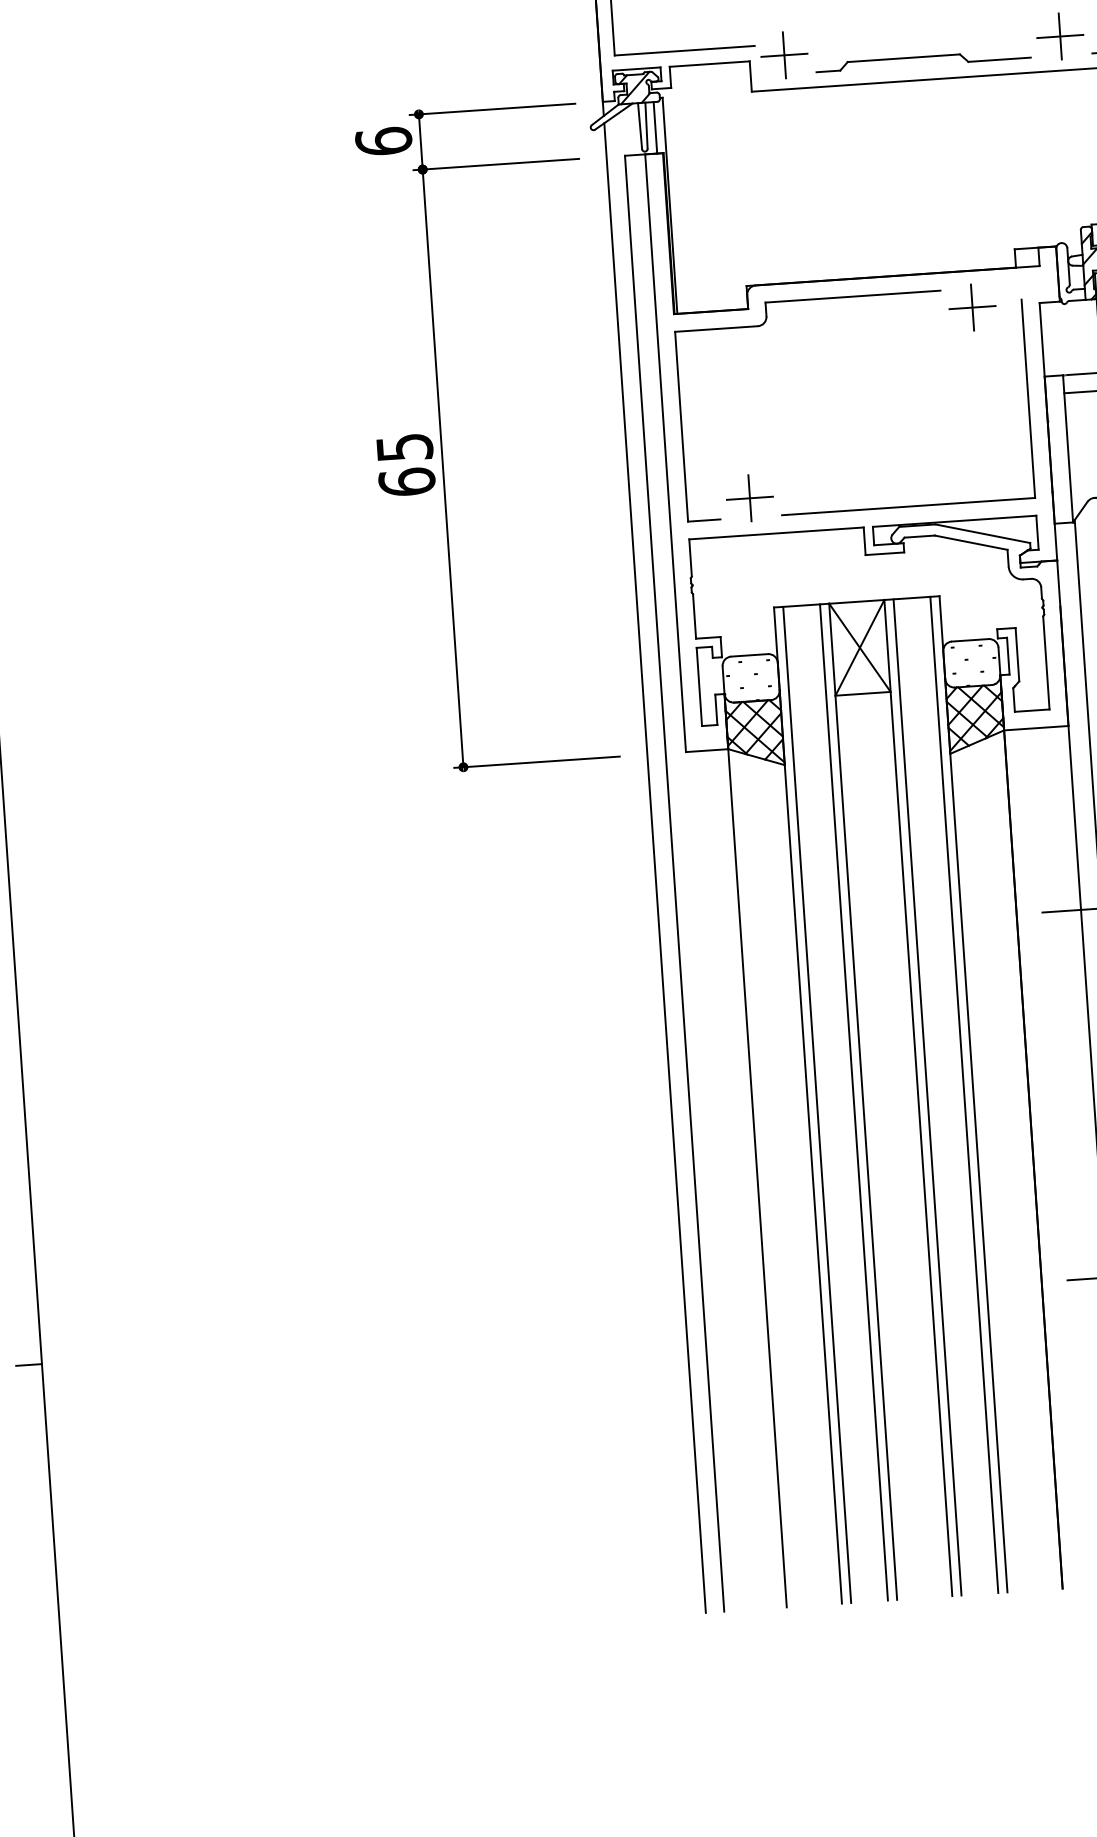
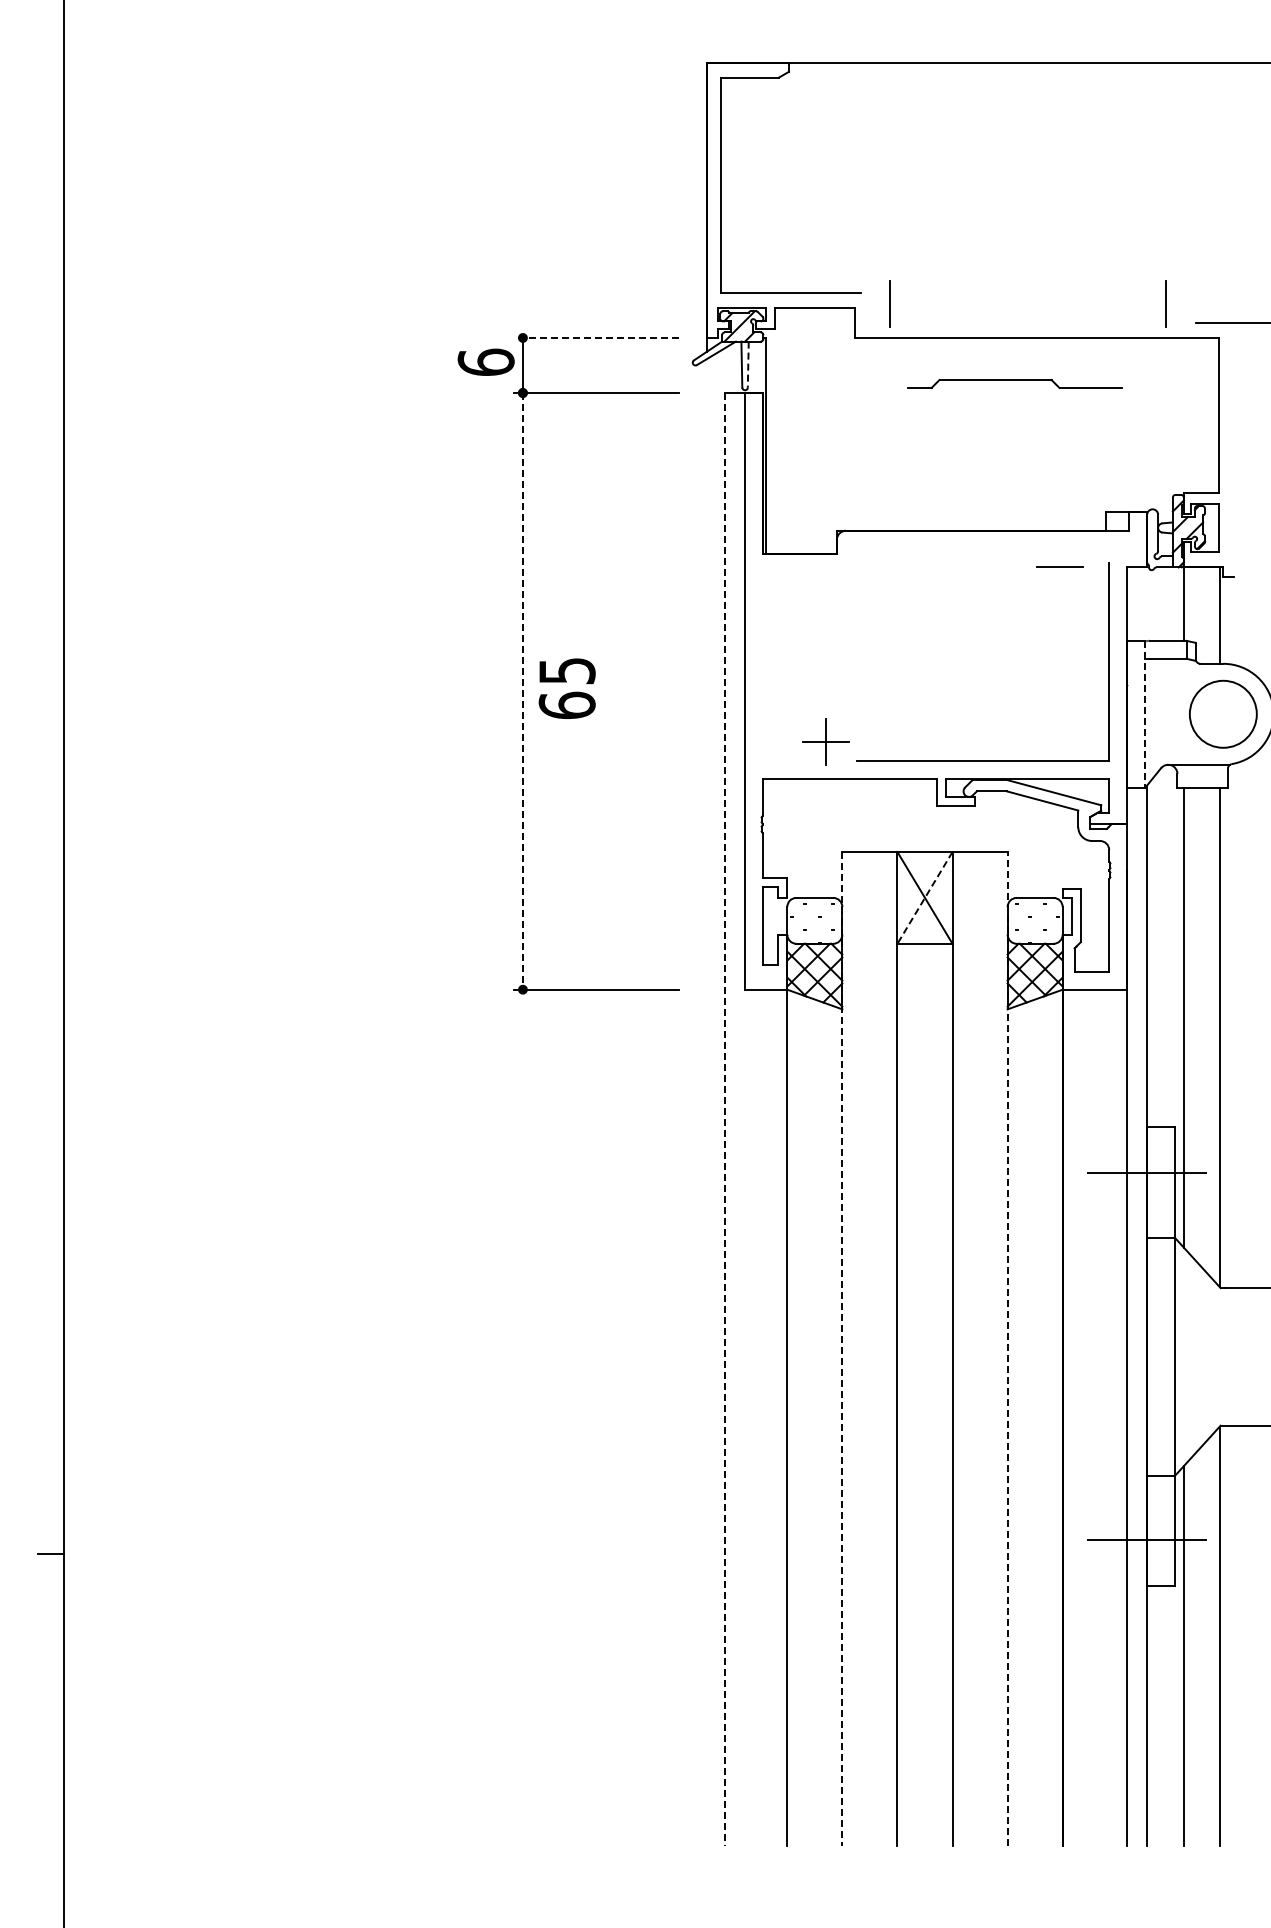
line: (1060, 36) -> (1165, 303), removed
line: (784, 54) -> (890, 303), removed
part: (923, 60) -> (1014, 383), moved
line: (492, 108) -> (596, 337), solid -> dashed
line: (646, 125) -> (748, 364), solid -> dashed
line: (655, 127) -> (757, 367), removed
line: (972, 307) -> (1059, 567), removed
part: (763, 324) -> (851, 570), removed
line: (1068, 449) -> (1145, 714), solid -> dashed
text: (405, 465) -> (566, 688), moved
line: (442, 468) -> (522, 691), solid -> dashed
line: (860, 647) -> (925, 897), solid -> dashed
line: (655, 867) -> (706, 1102), removed
line: (674, 883) -> (724, 1119), solid -> dashed
line: (973, 1093) -> (1007, 1348), solid -> dashed
line: (964, 1095) -> (998, 1349), removed
line: (927, 1097) -> (961, 1349), removed
line: (854, 1102) -> (888, 1349), removed
line: (808, 1105) -> (842, 1349), solid -> dashed
line: (817, 1105) -> (851, 1349), removed

